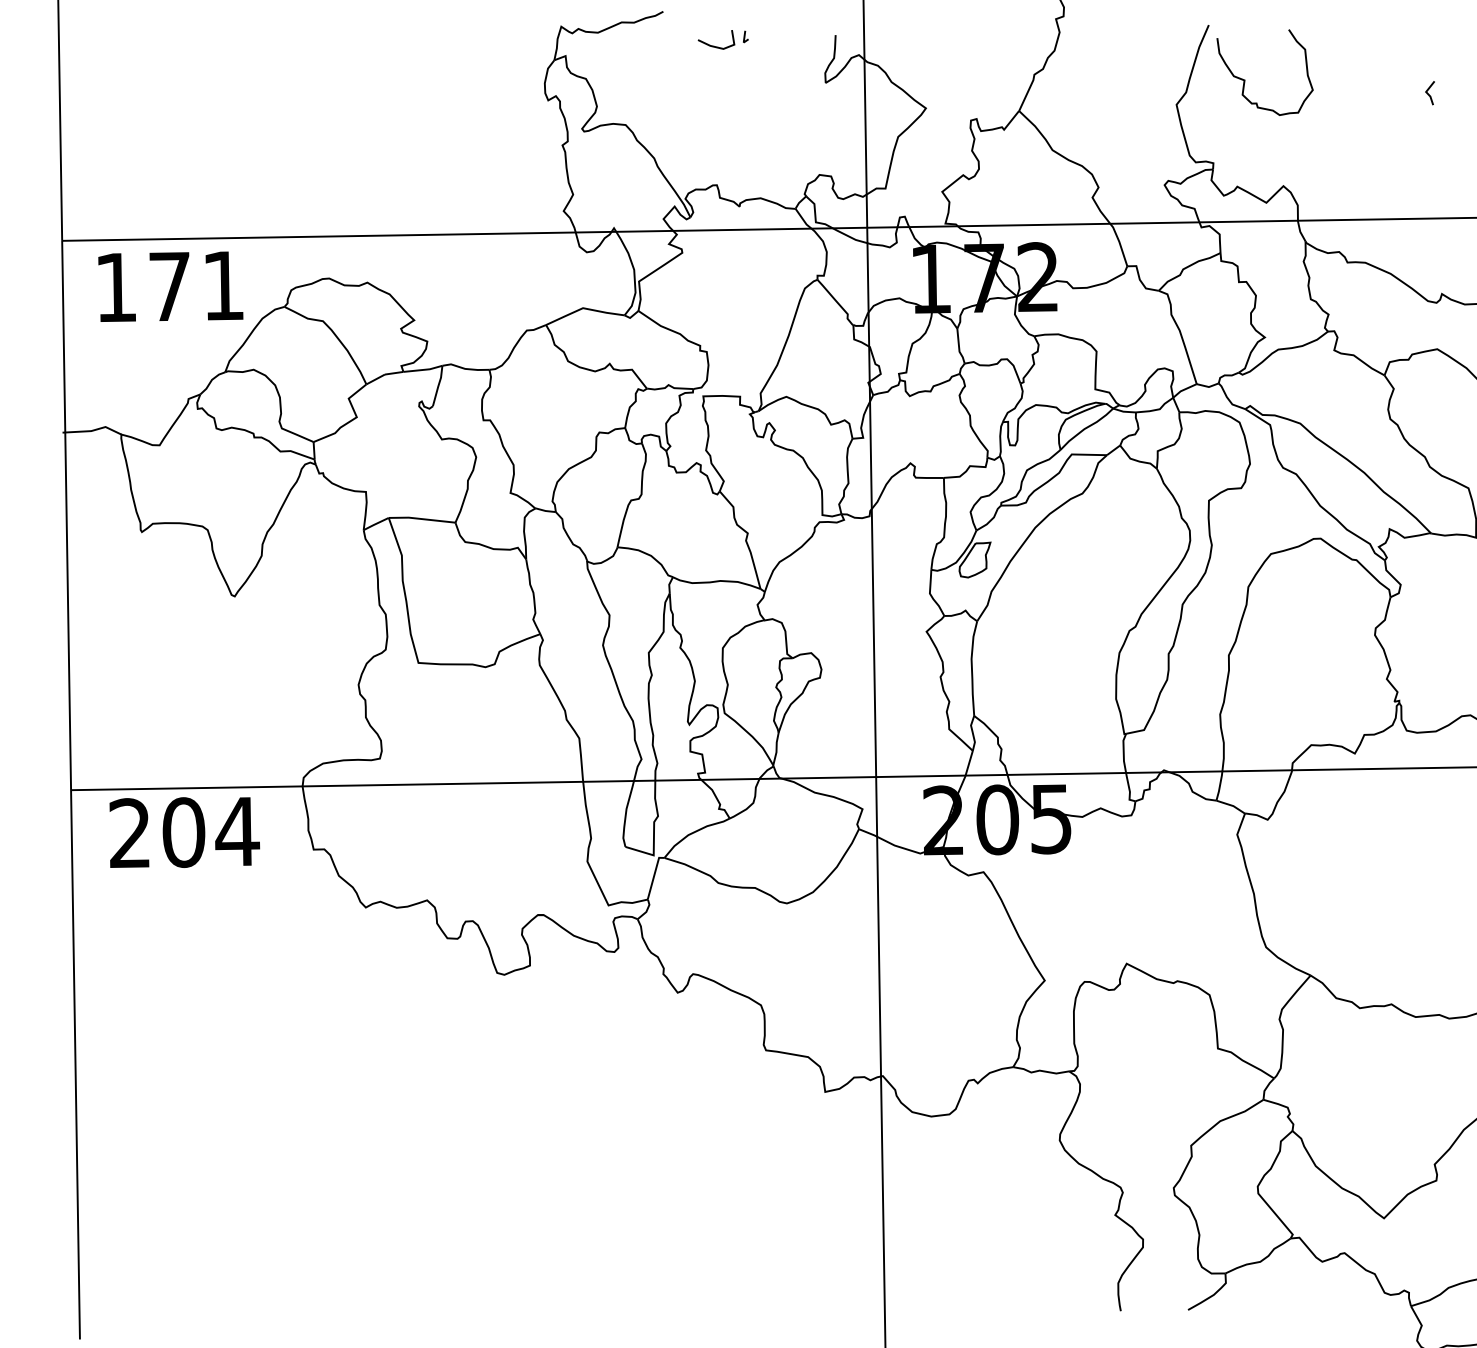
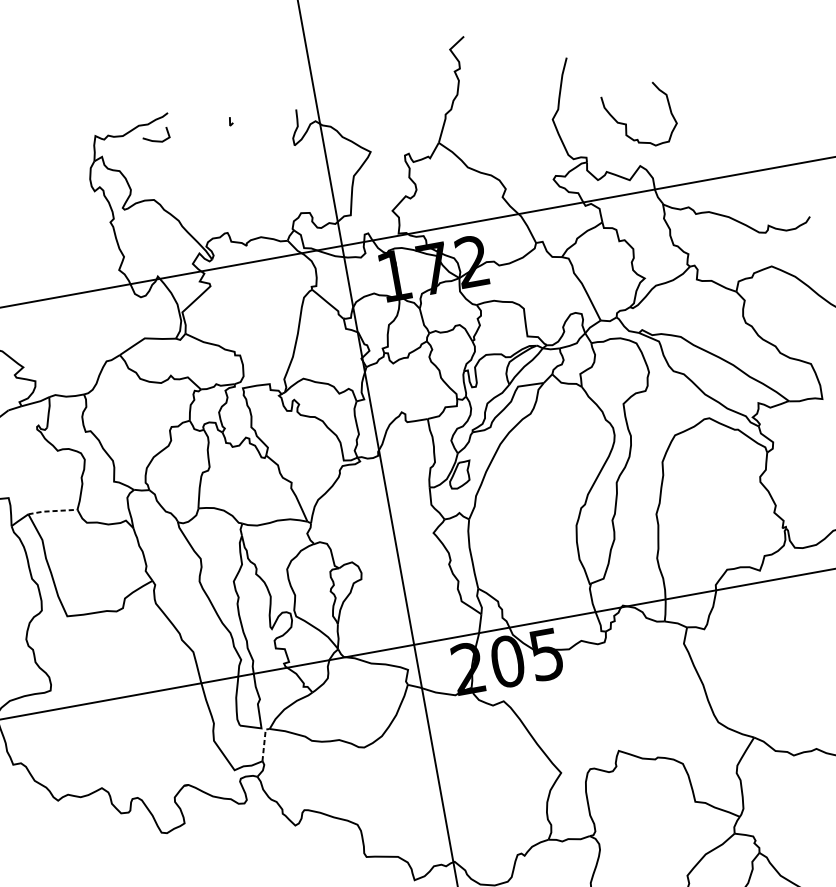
line: (714, 45) -> (155, 140), moved
curve: (1245, 79) -> (626, 123), moved
line: (1428, 93) -> (734, 81), removed
line: (421, 519) -> (52, 511), solid -> dashed
line: (654, 876) -> (264, 743), solid -> dashed

